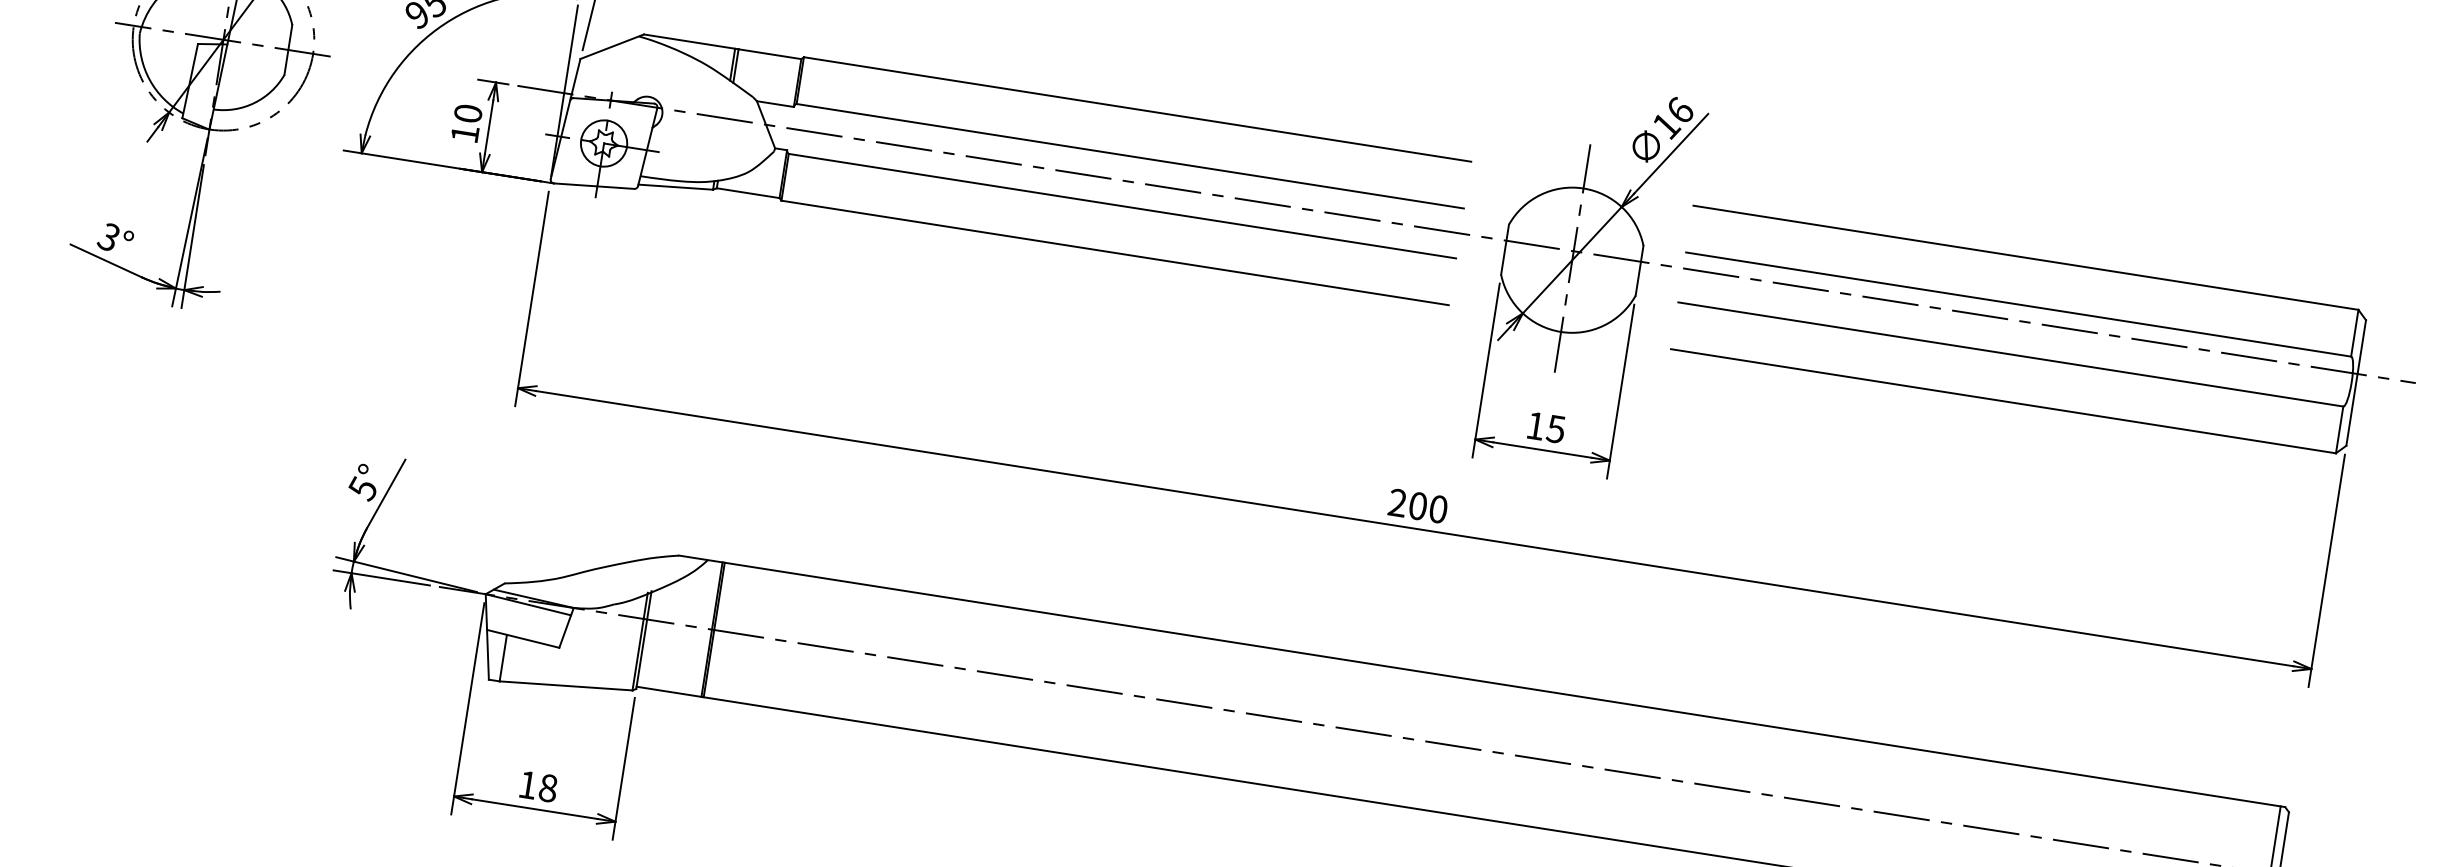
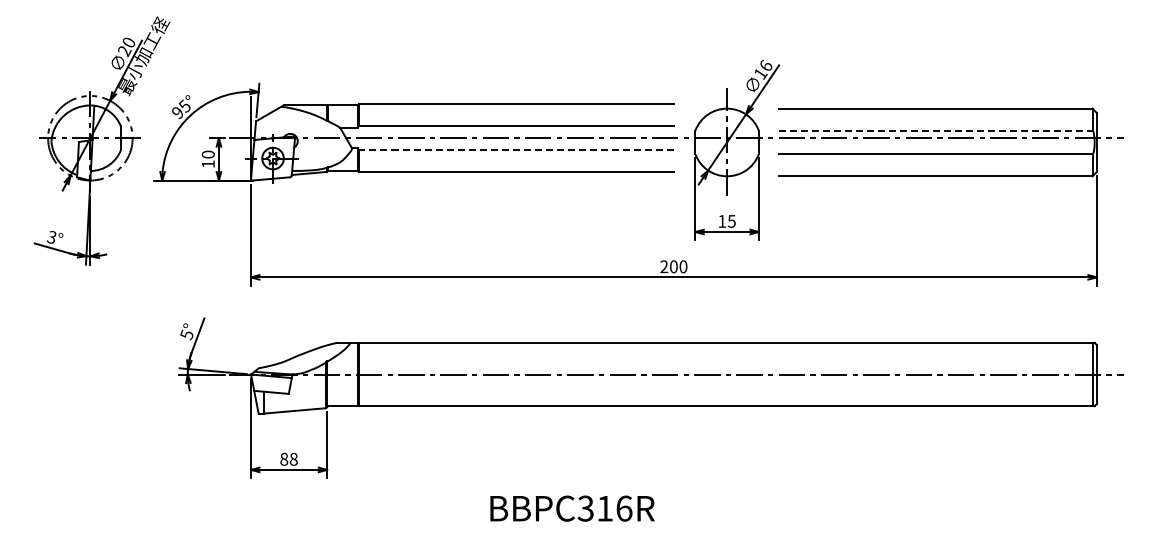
line: (1120, 206) -> (515, 150), solid -> dashed
line: (2018, 304) -> (935, 130), solid -> dashed
text: (528, 783) -> (284, 458), 18 -> 88

